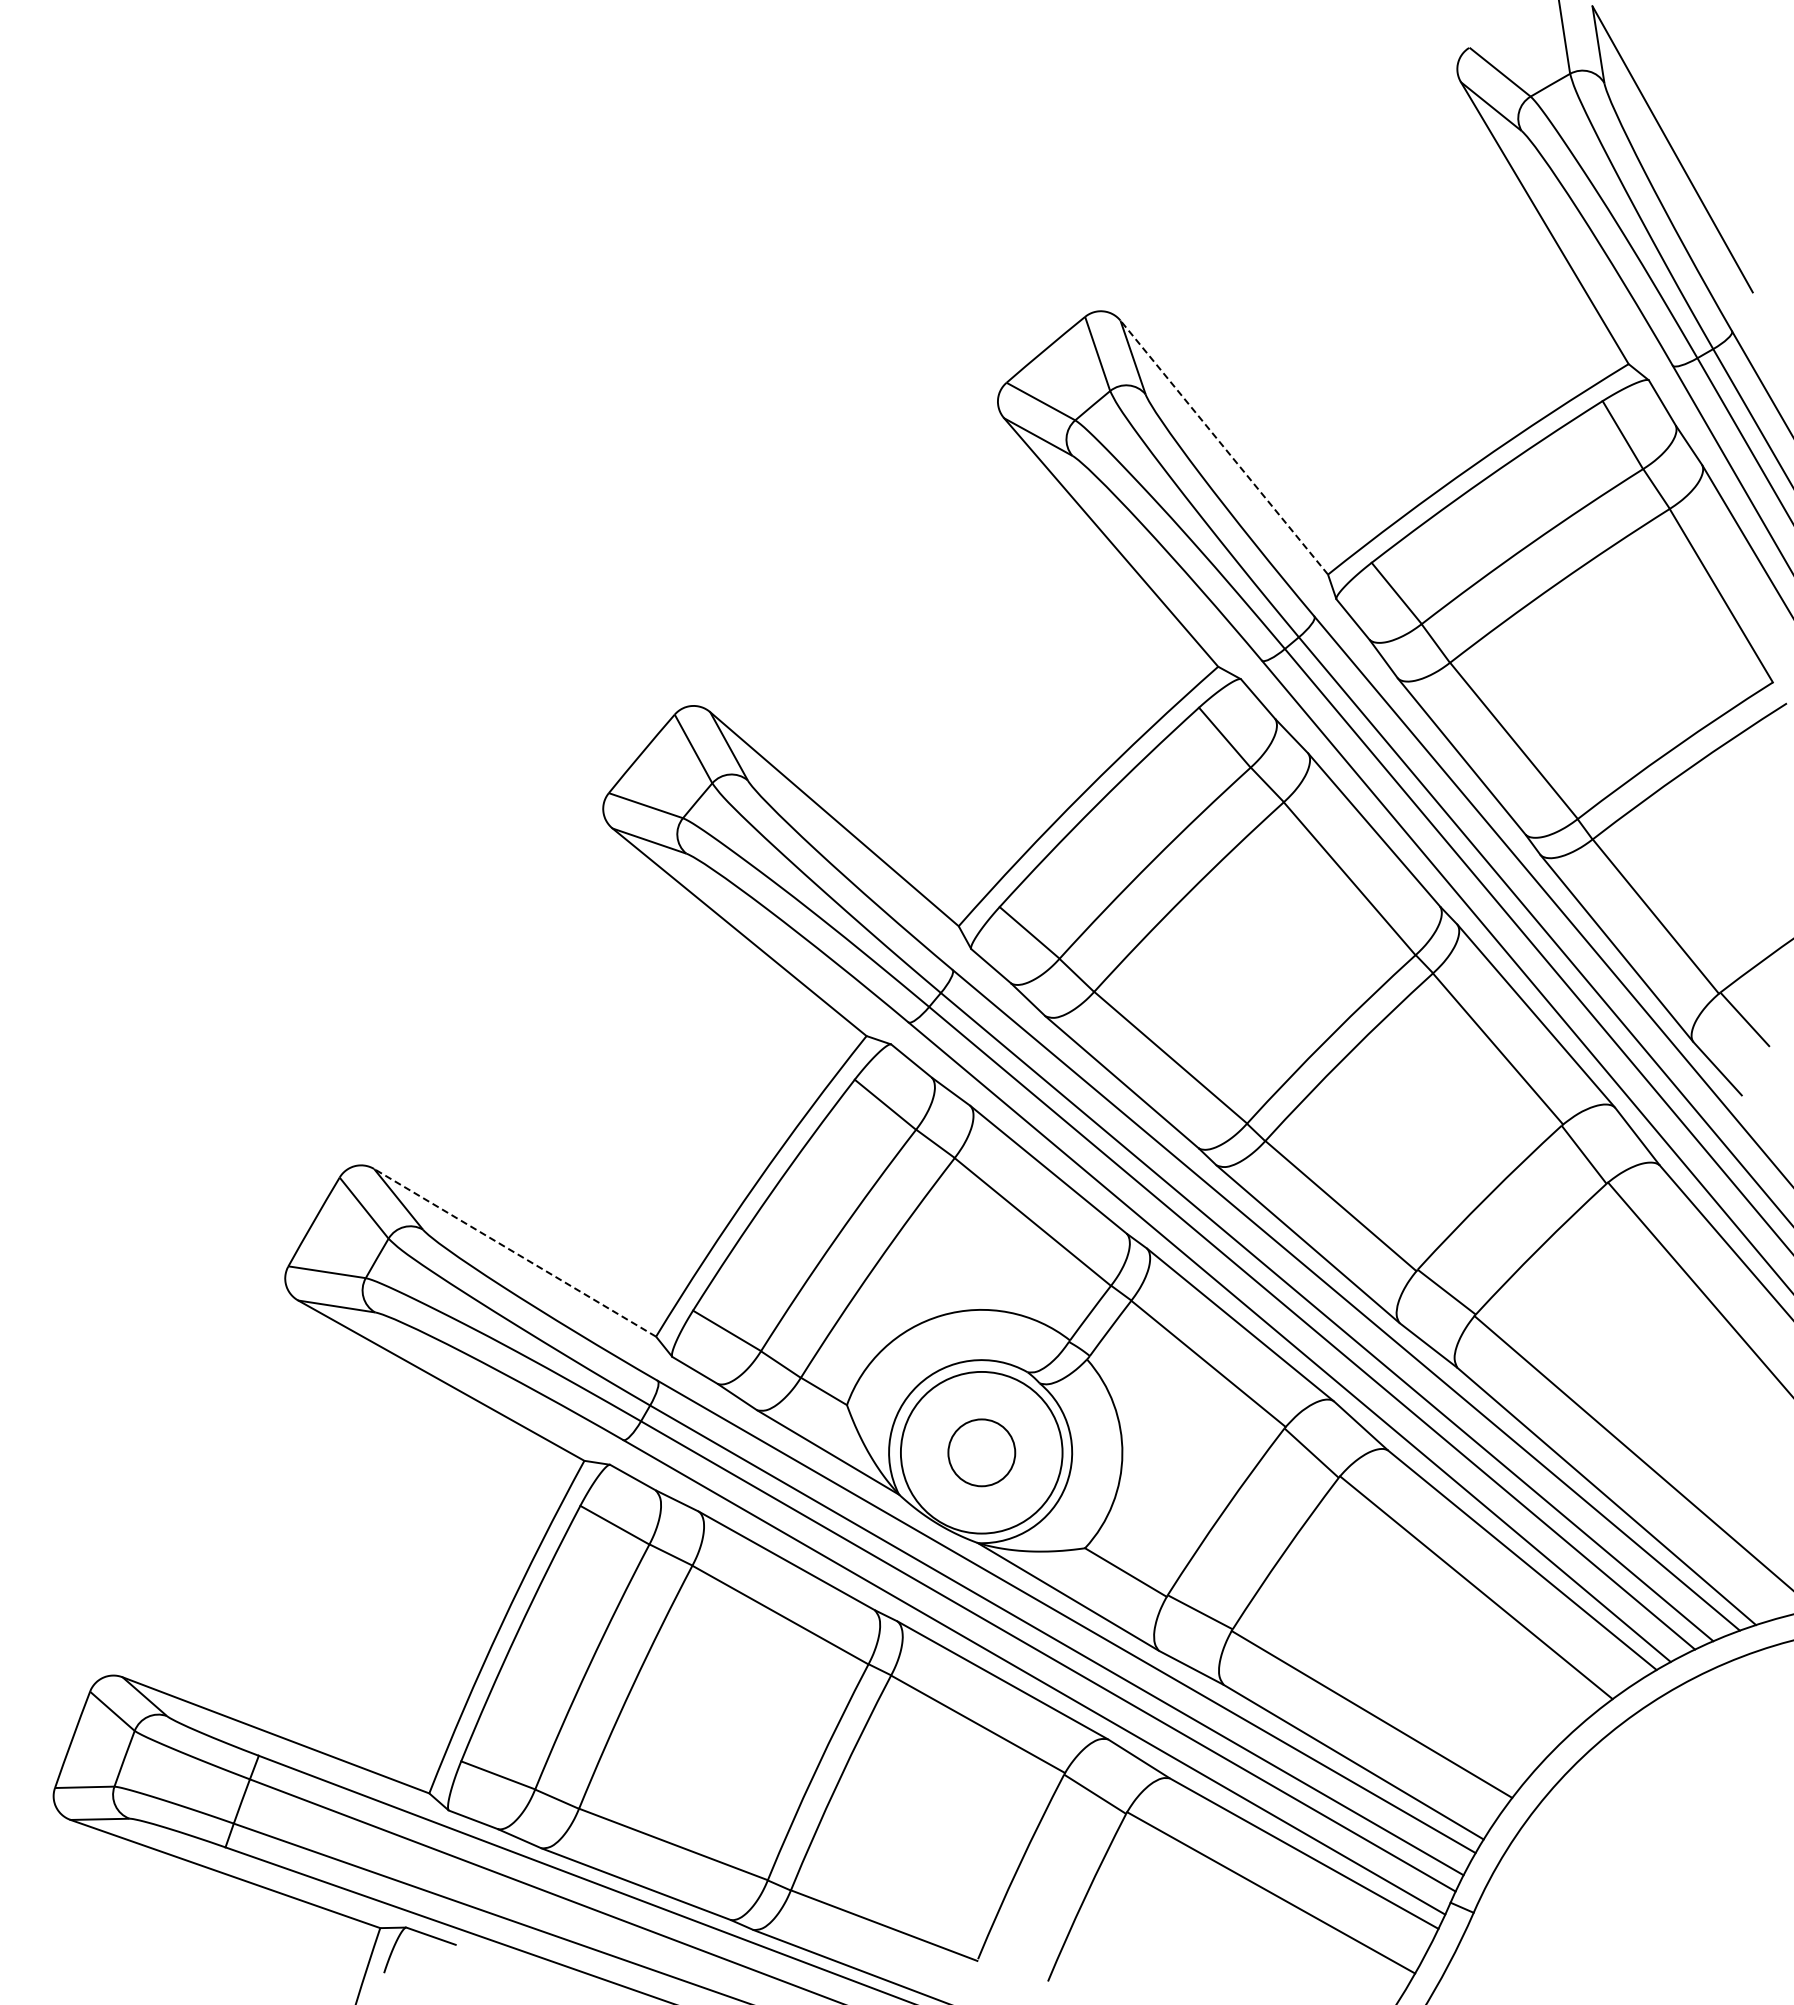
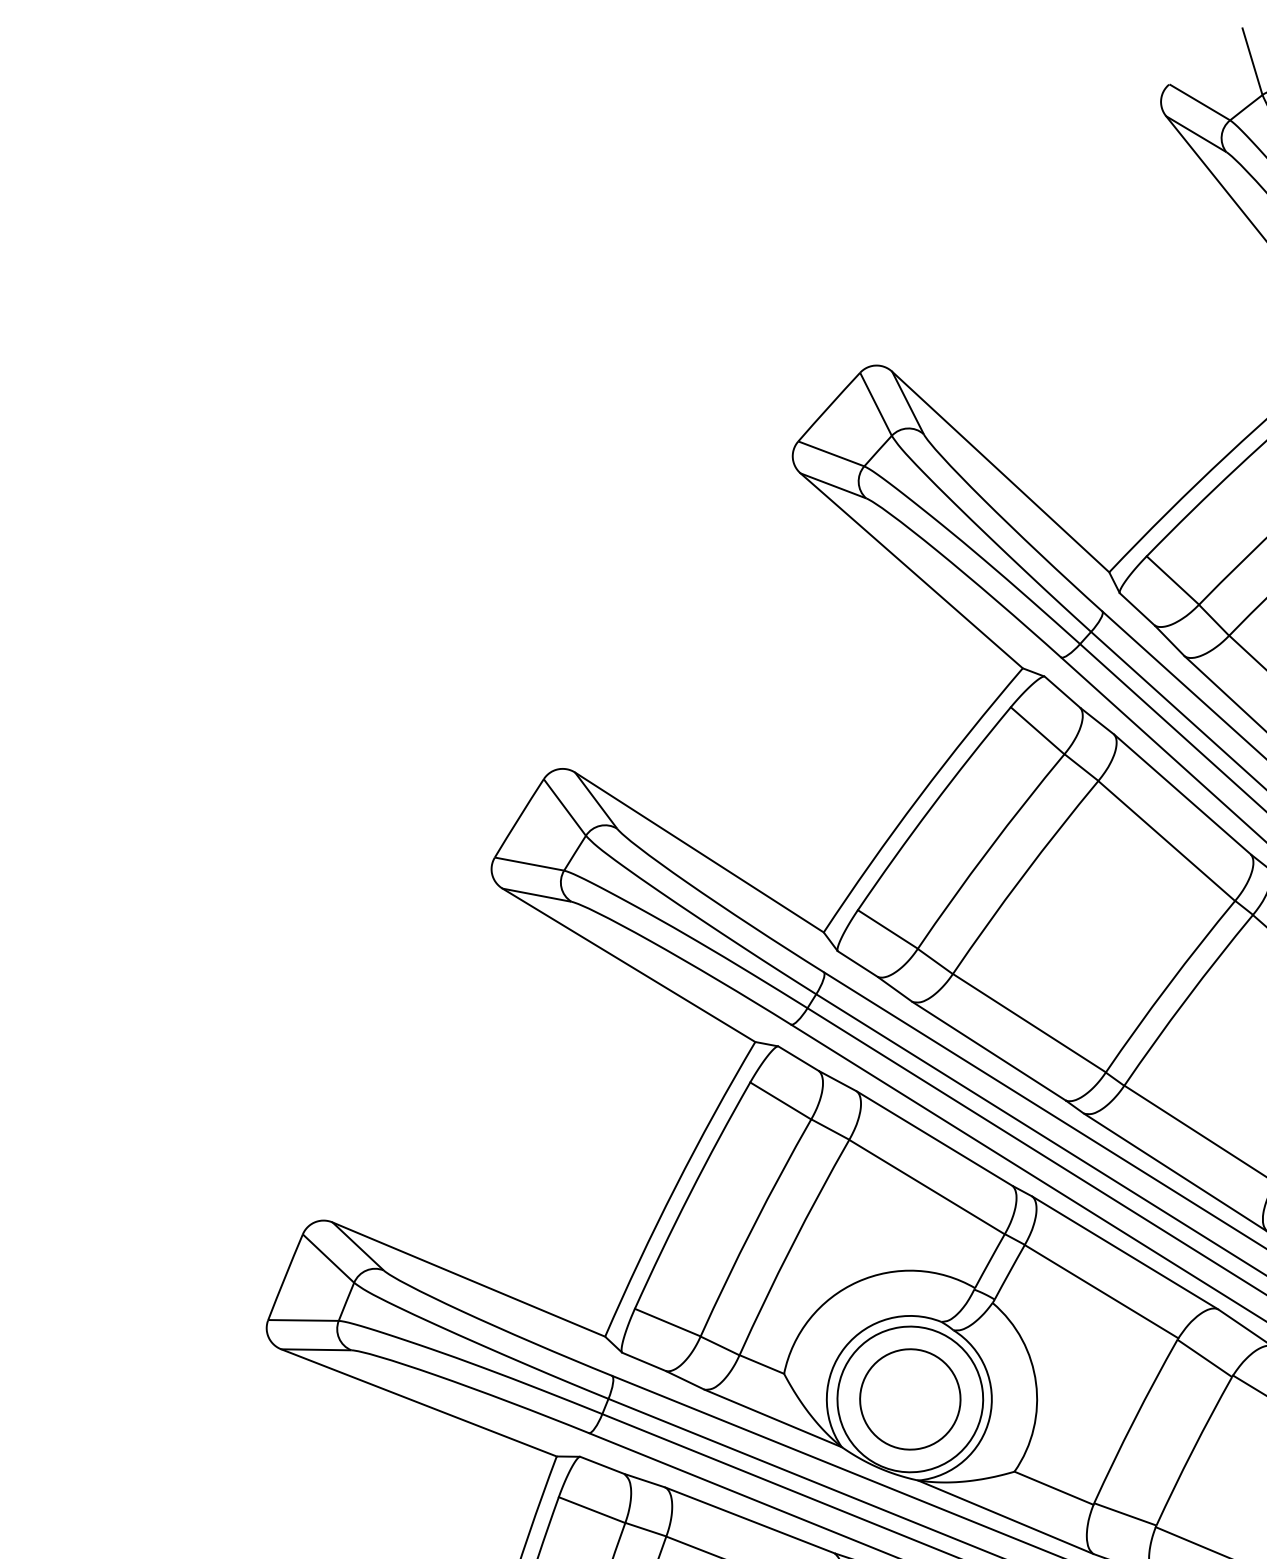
line: (1223, 447) -> (1000, 471), dashed -> solid
line: (514, 1252) -> (468, 1279), dashed -> solid
circle: (981, 1452) -> (910, 1399), size x1.67

